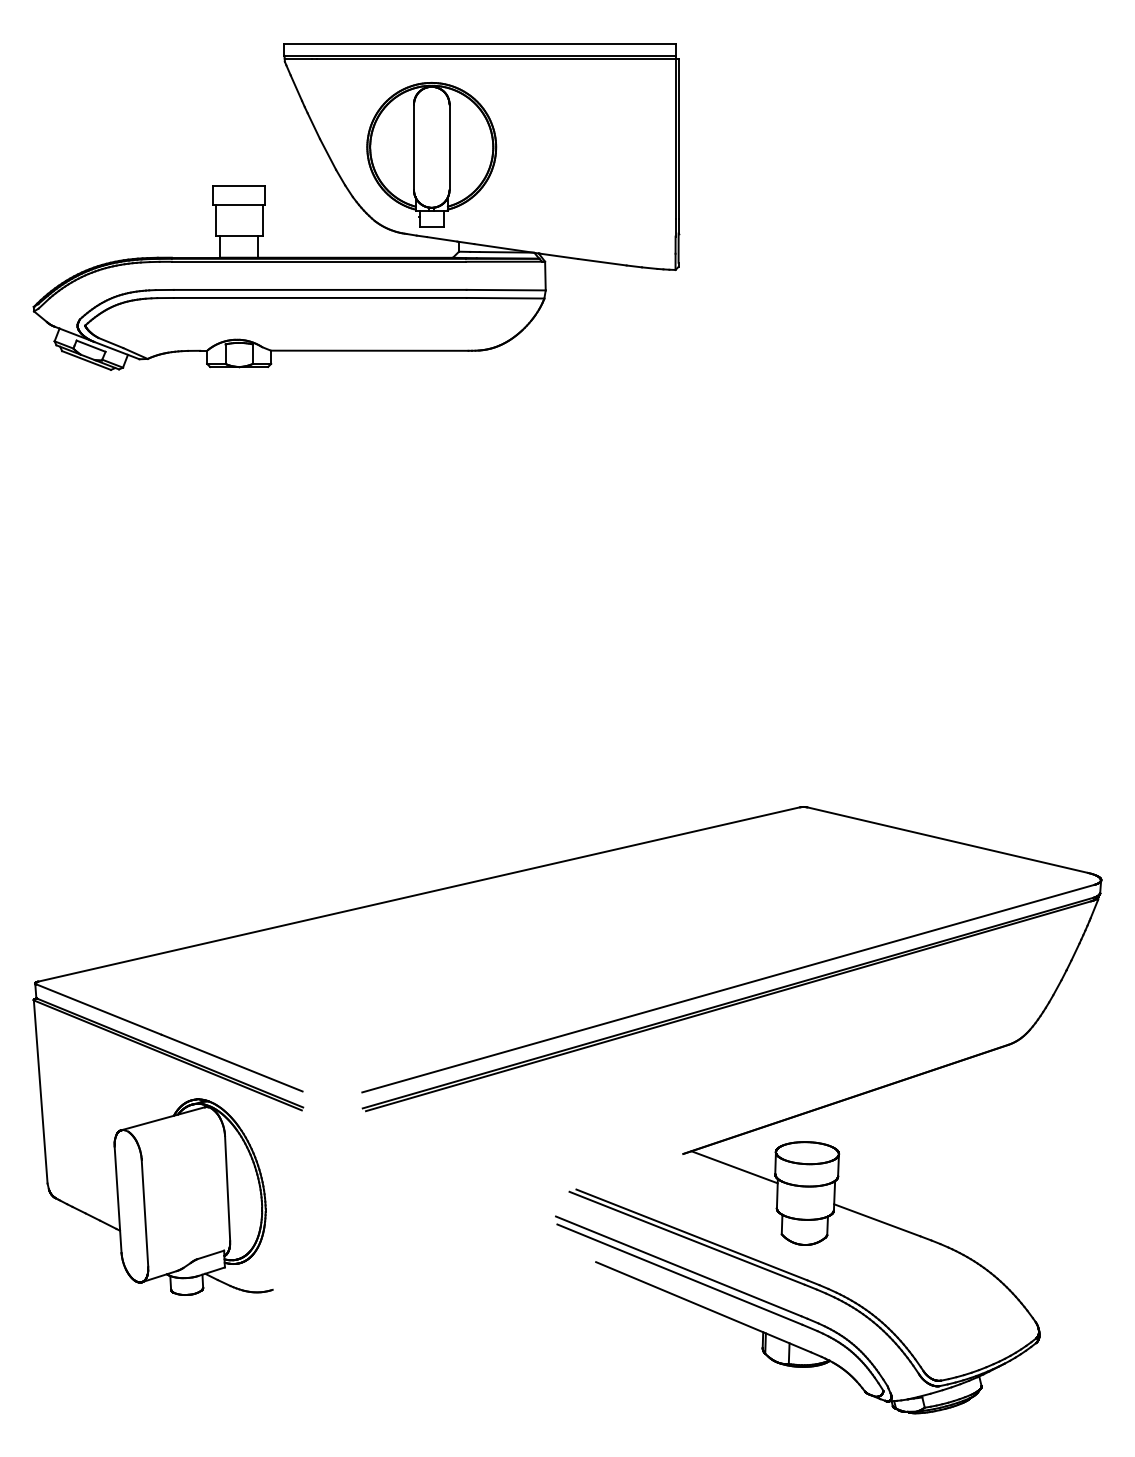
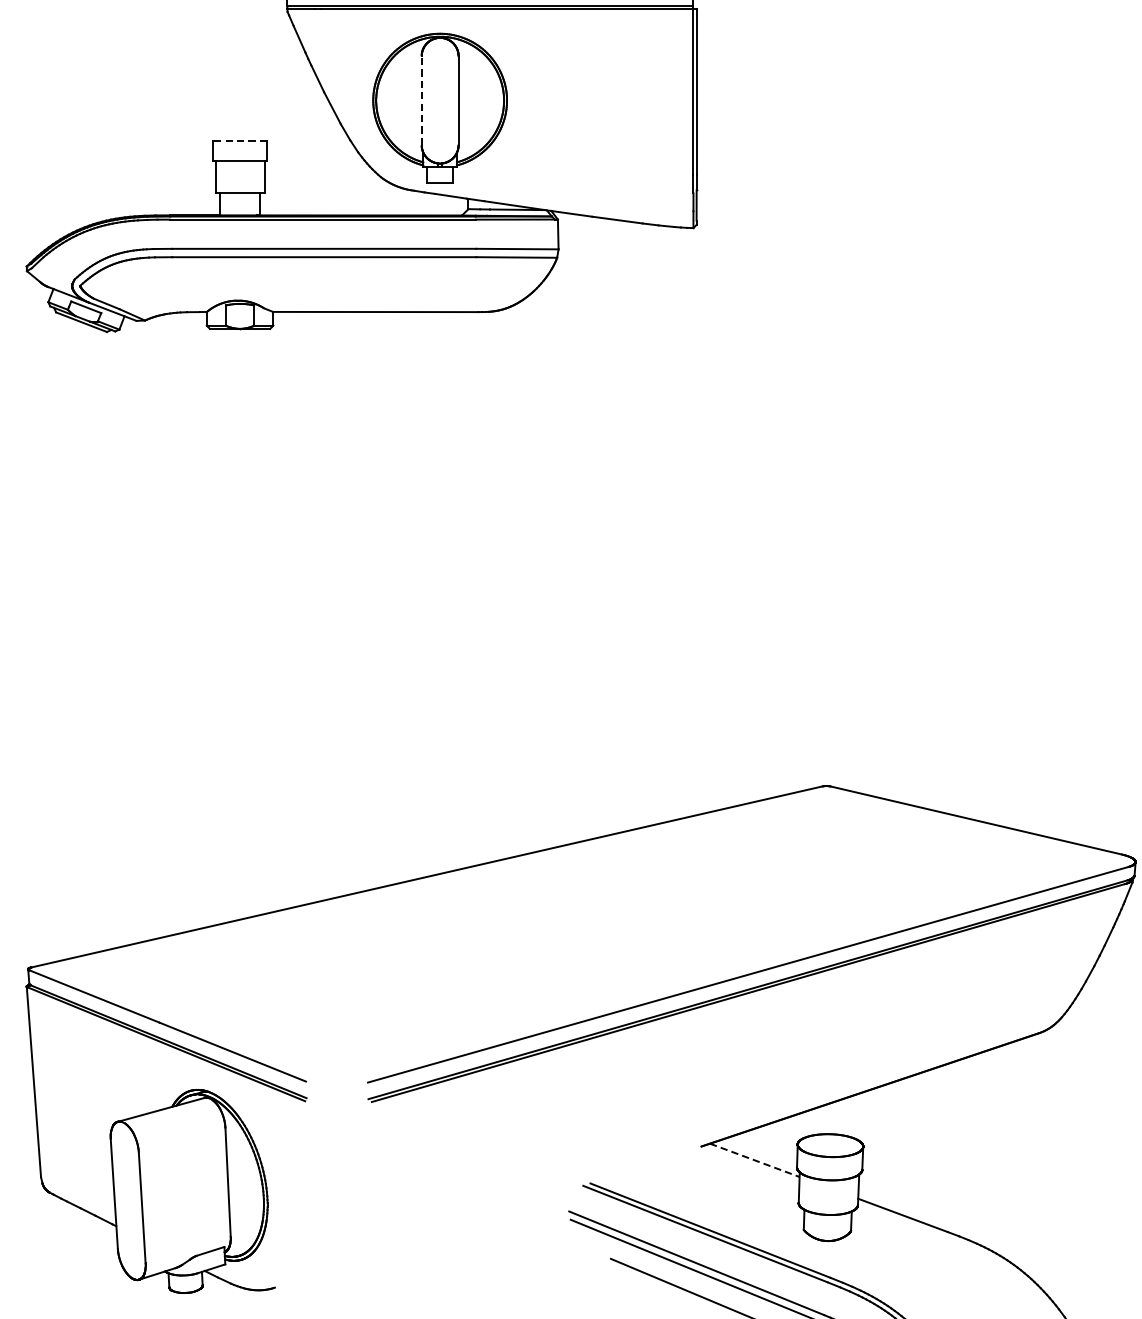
line: (414, 147) -> (422, 100), solid -> dashed
line: (239, 185) -> (240, 140), solid -> dashed
line: (735, 1167) -> (755, 1160), solid -> dashed

